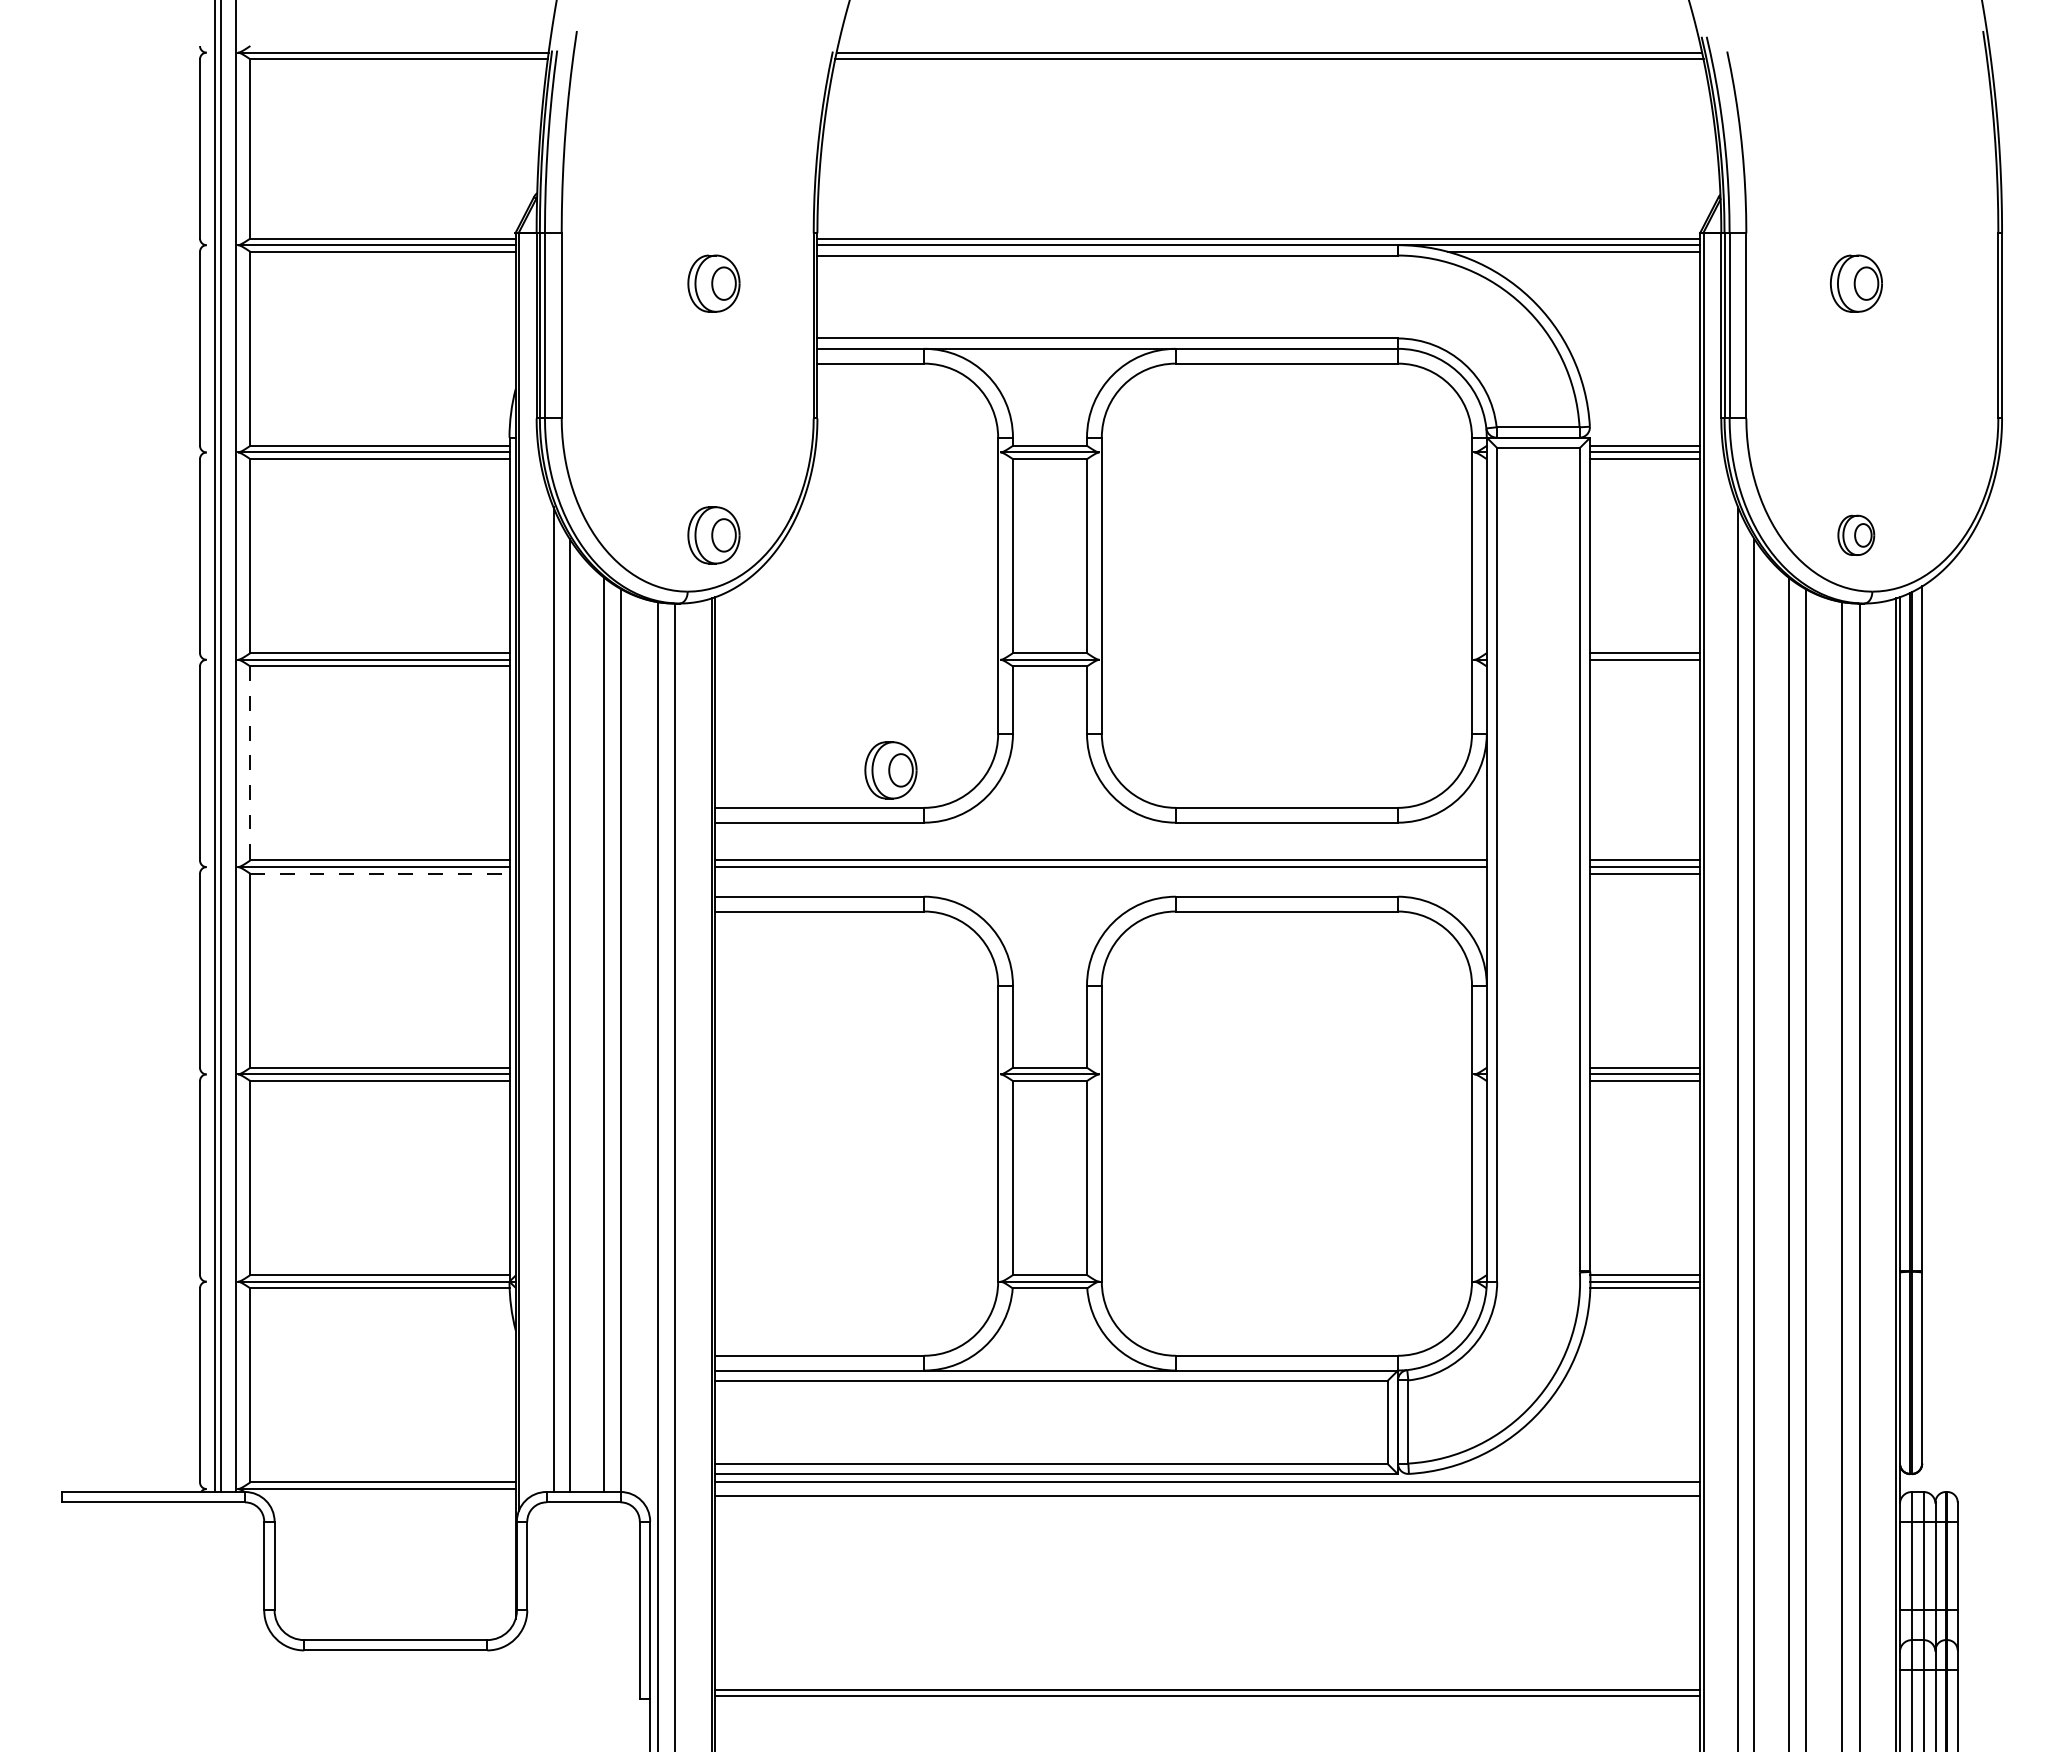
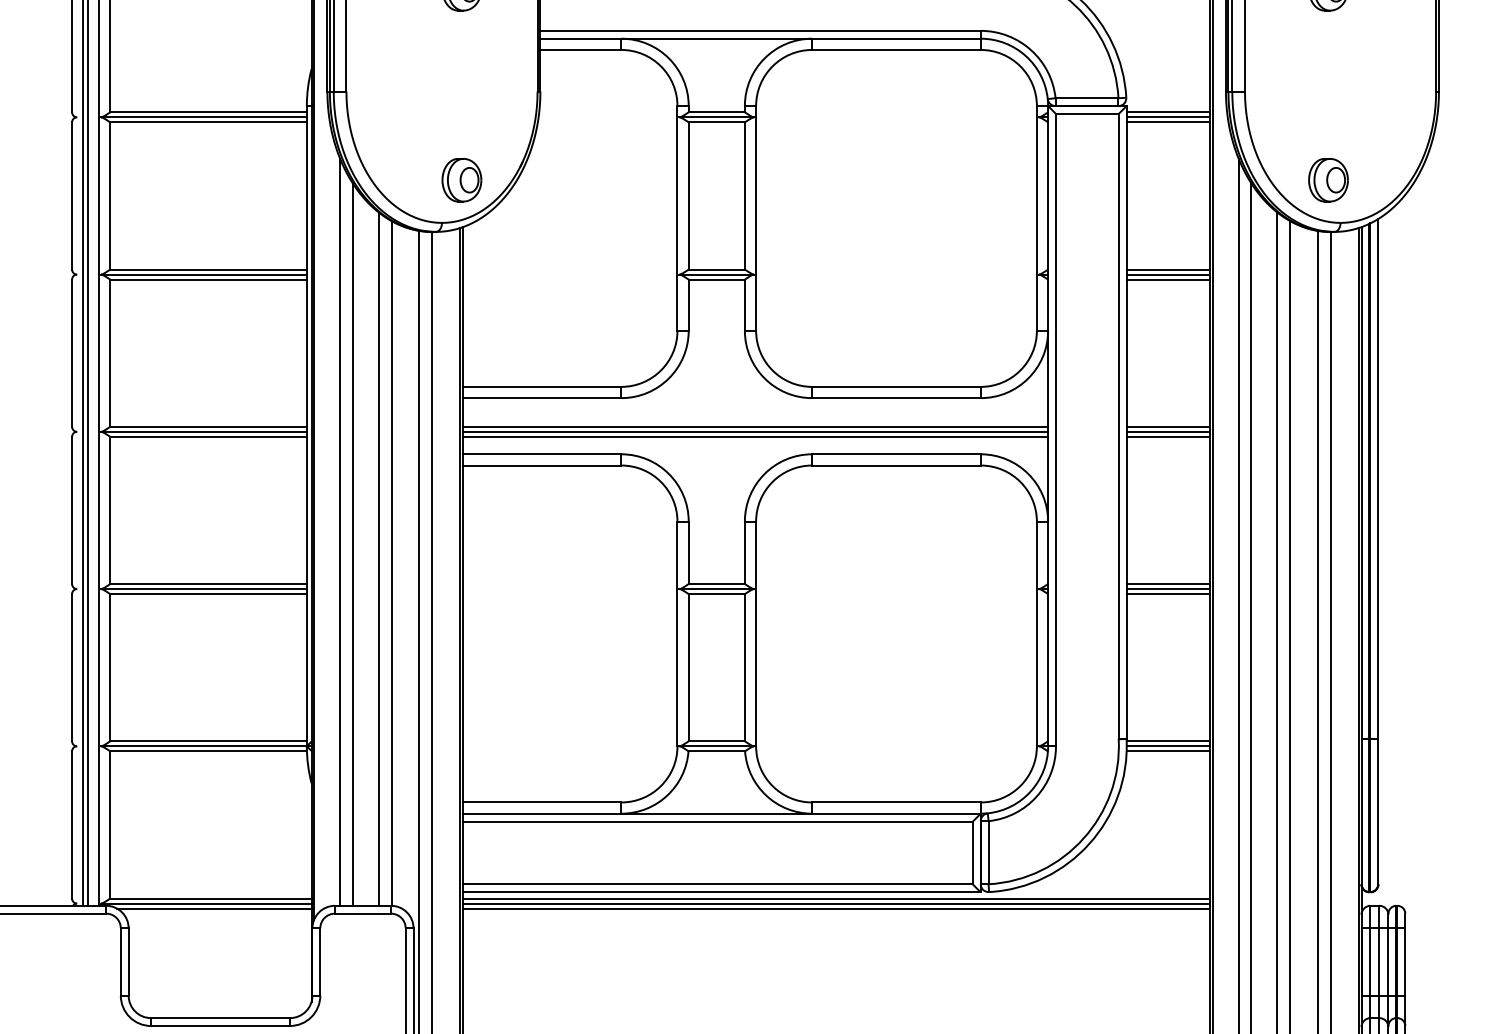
part: (1855, 535) -> (1327, 180), size x1.43
line: (1645, 666) -> (1168, 279), added
line: (250, 763) -> (110, 353), dashed -> solid
part: (890, 770) -> (595, 358), removed
line: (379, 873) -> (208, 436), dashed -> solid
line: (1100, 873) -> (755, 436), added
line: (1207, 1489) -> (836, 903), added
line: (387, 1495) -> (214, 908), added

